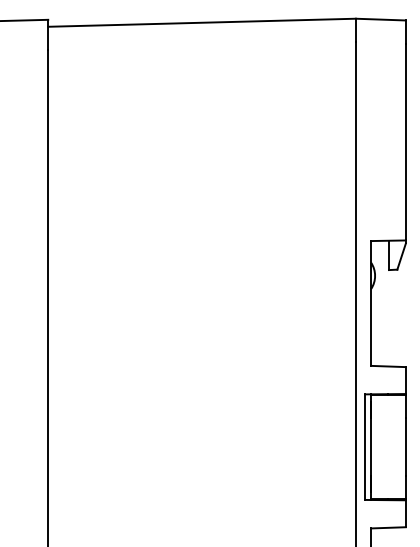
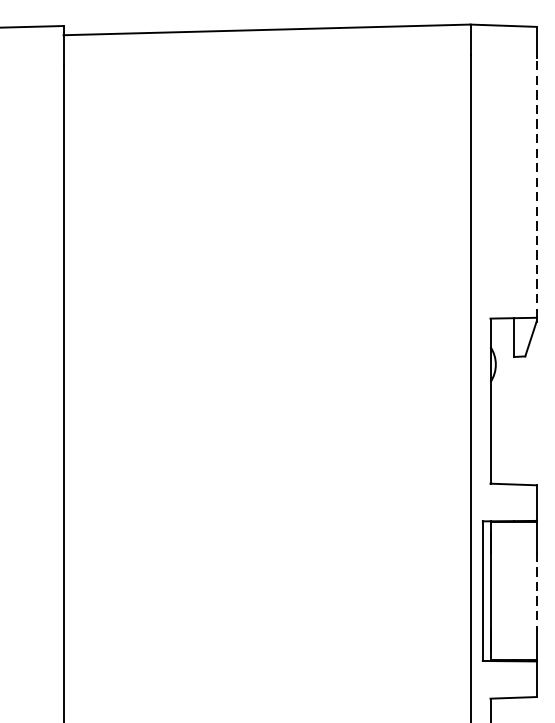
line: (405, 141) -> (536, 186), solid -> dashed
line: (405, 447) -> (536, 591), solid -> dashed

